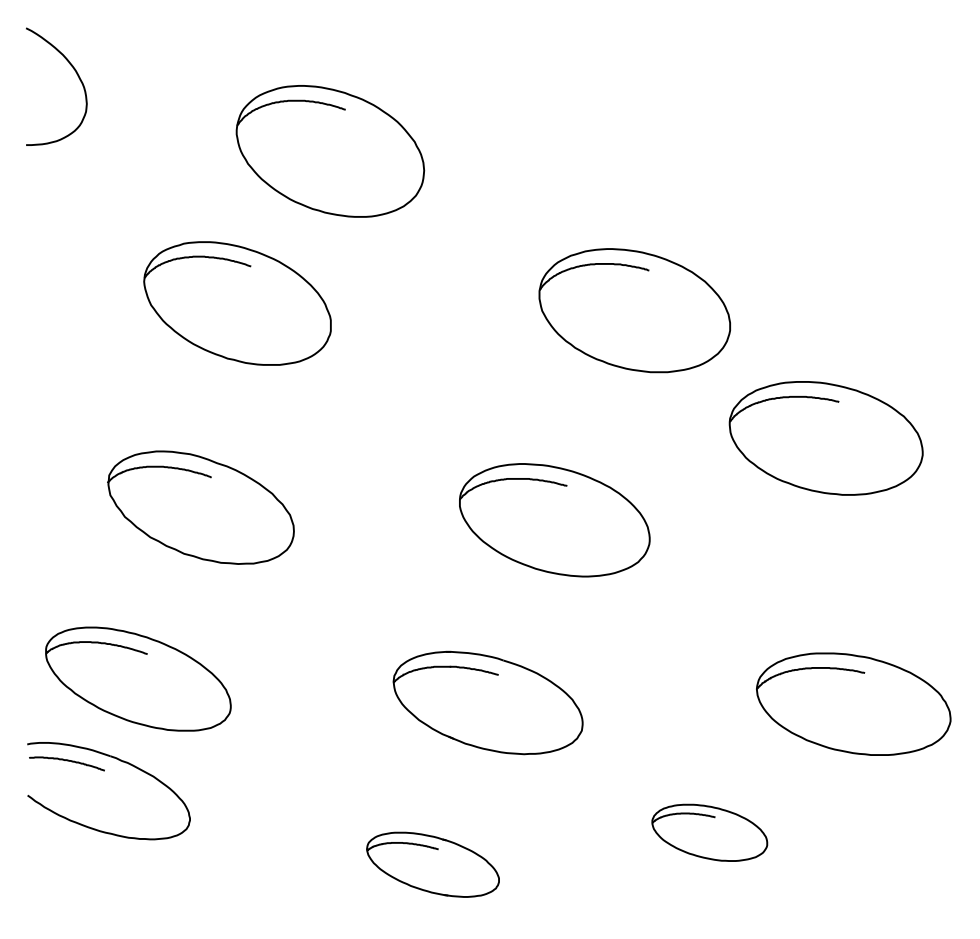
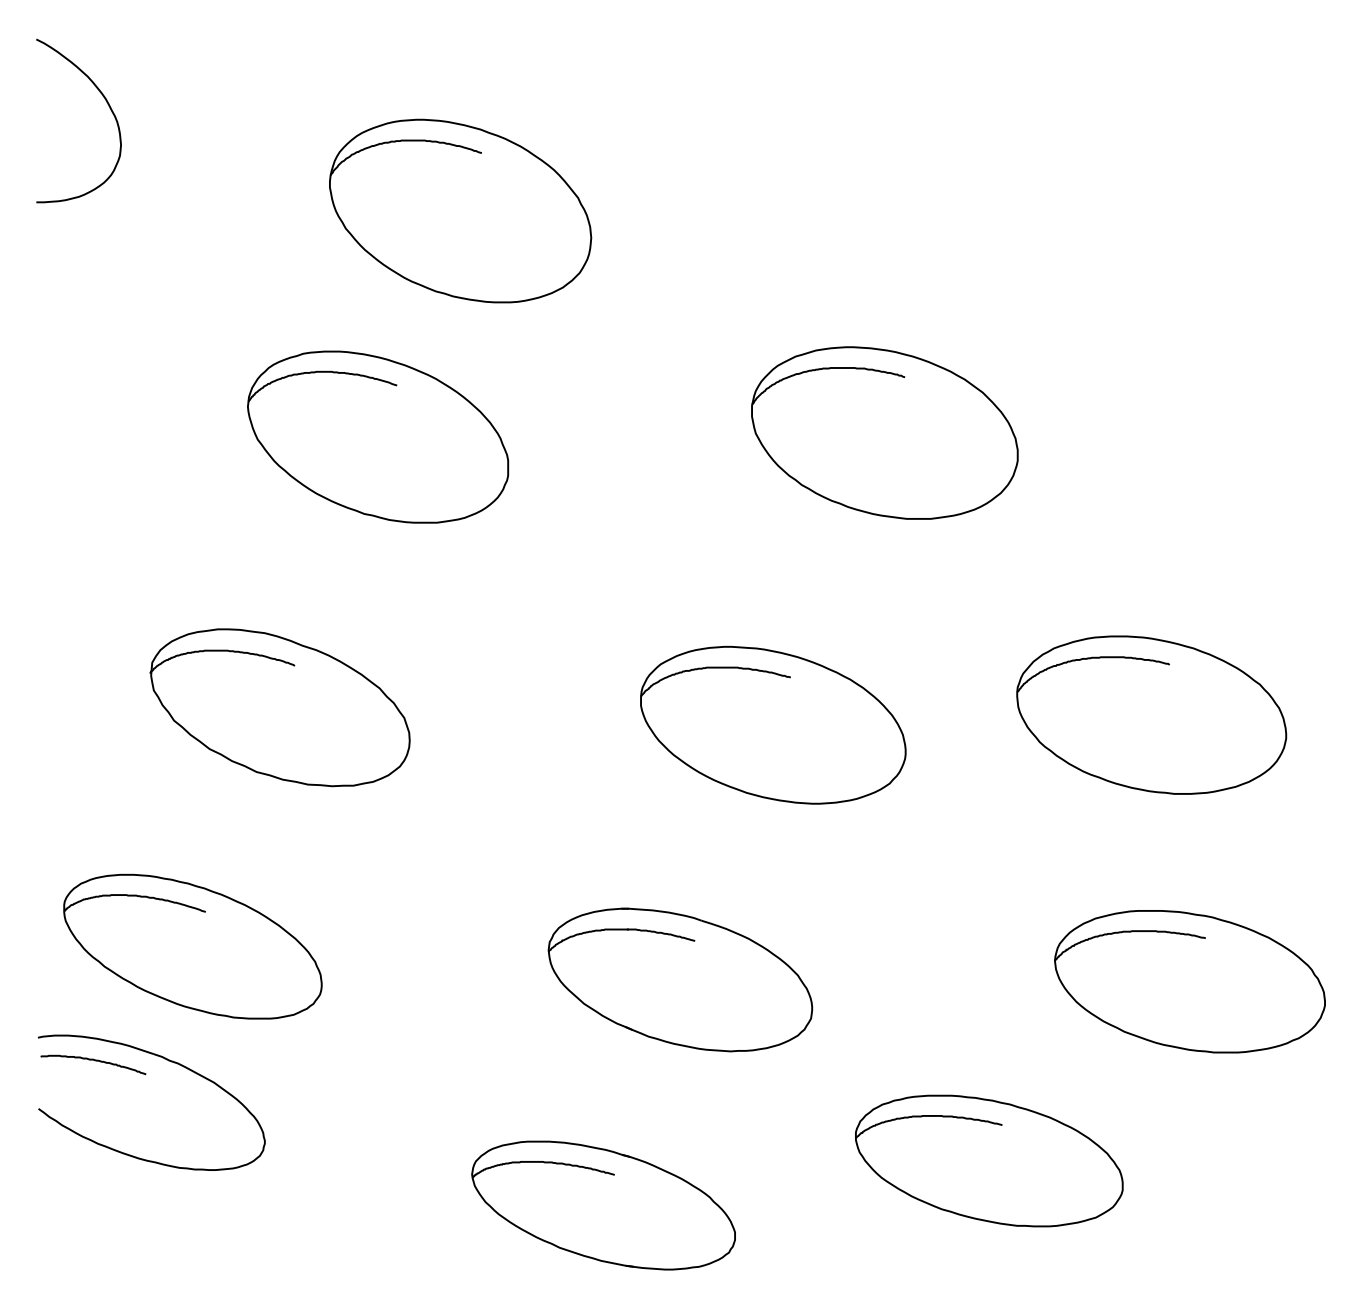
part: (237, 303) -> (378, 436), moved
part: (826, 437) -> (1151, 714), moved
part: (709, 832) -> (989, 1160), size x1.67
part: (432, 864) -> (603, 1205), size x1.43

